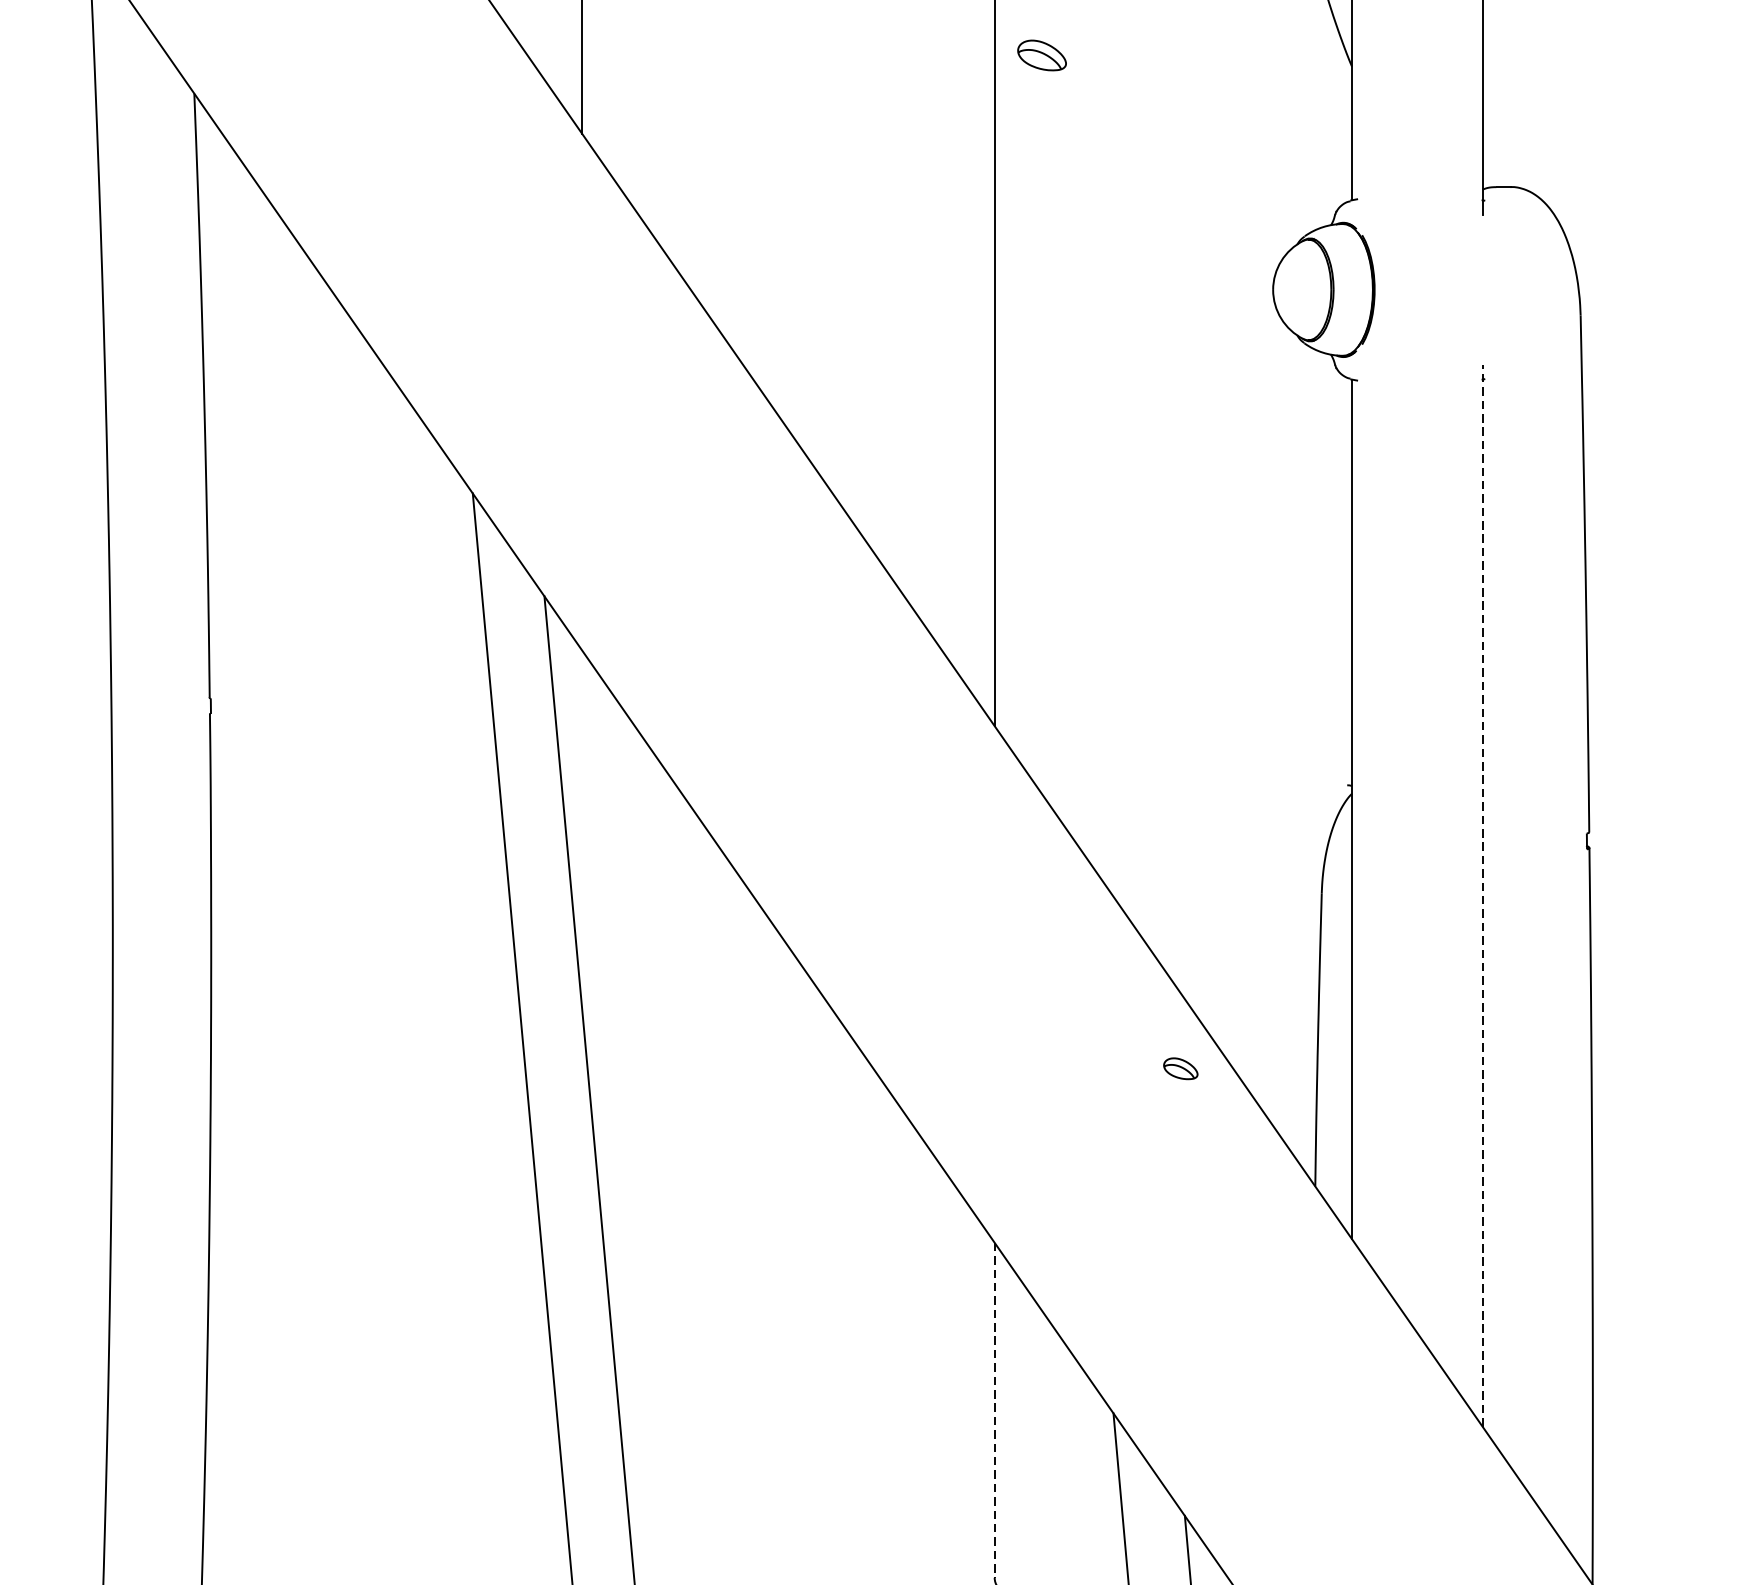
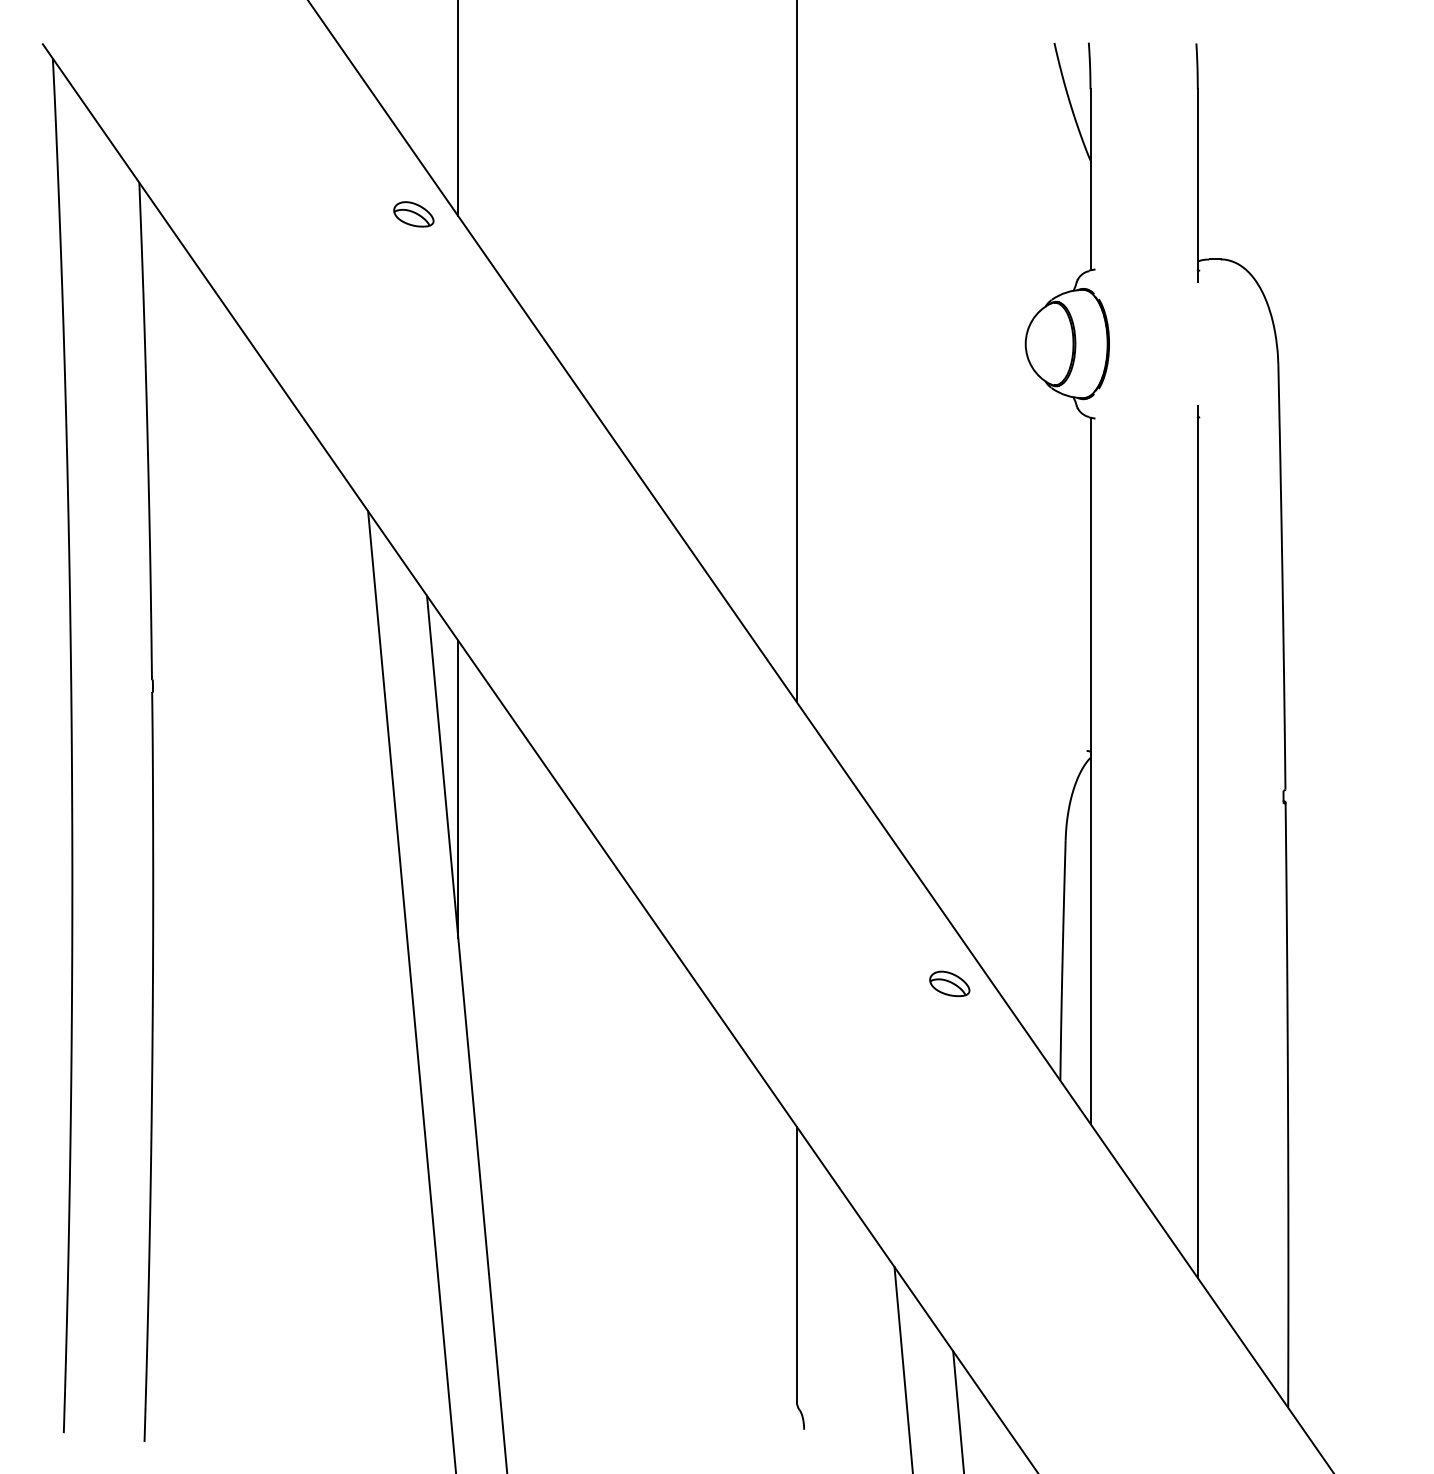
part: (1041, 55) -> (413, 214), moved
line: (582, 830) -> (458, 788), added
line: (1482, 895) -> (1197, 841), dashed -> solid
part: (1180, 1068) -> (949, 983), size x1.43
line: (994, 1410) -> (796, 1264), dashed -> solid

